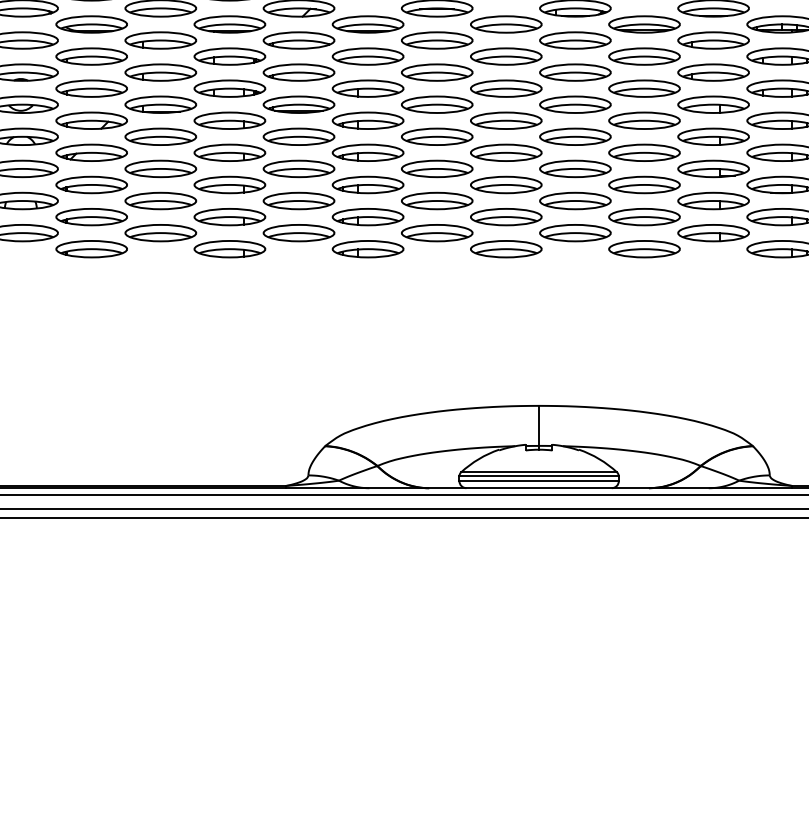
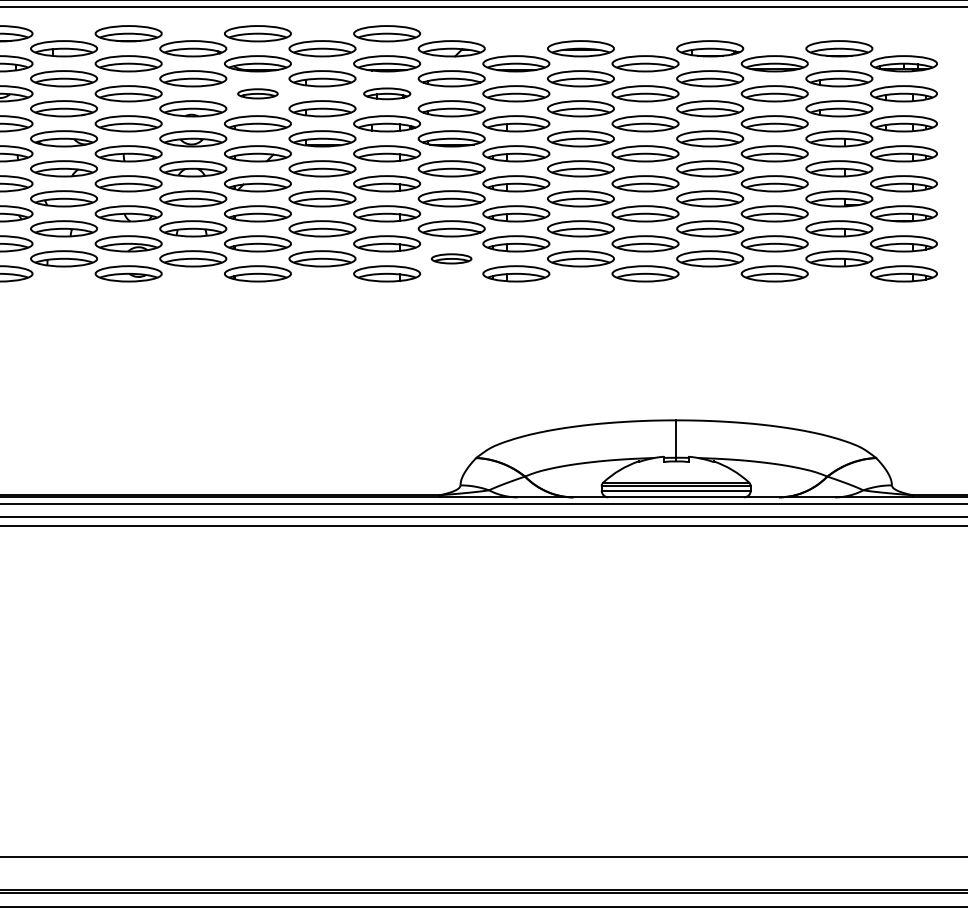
part: (91, 56) -> (257, 93), size x0.6
part: (230, 56) -> (387, 93), size x0.7
part: (298, 232) -> (451, 258), size x0.6

